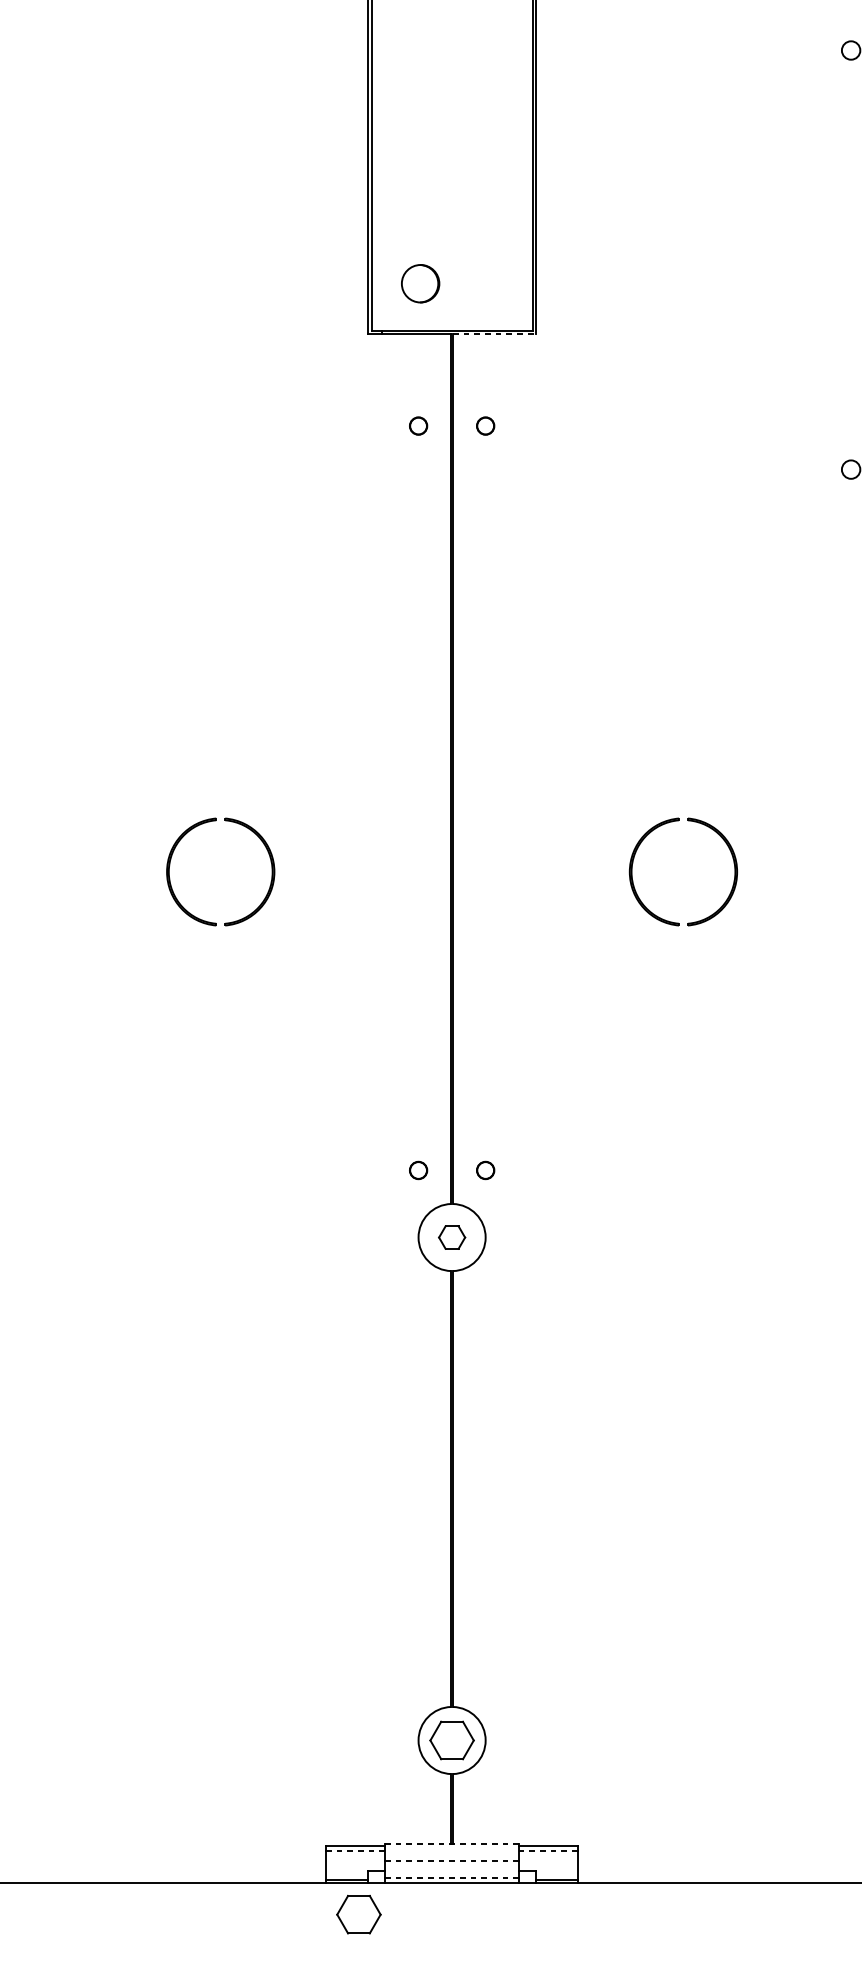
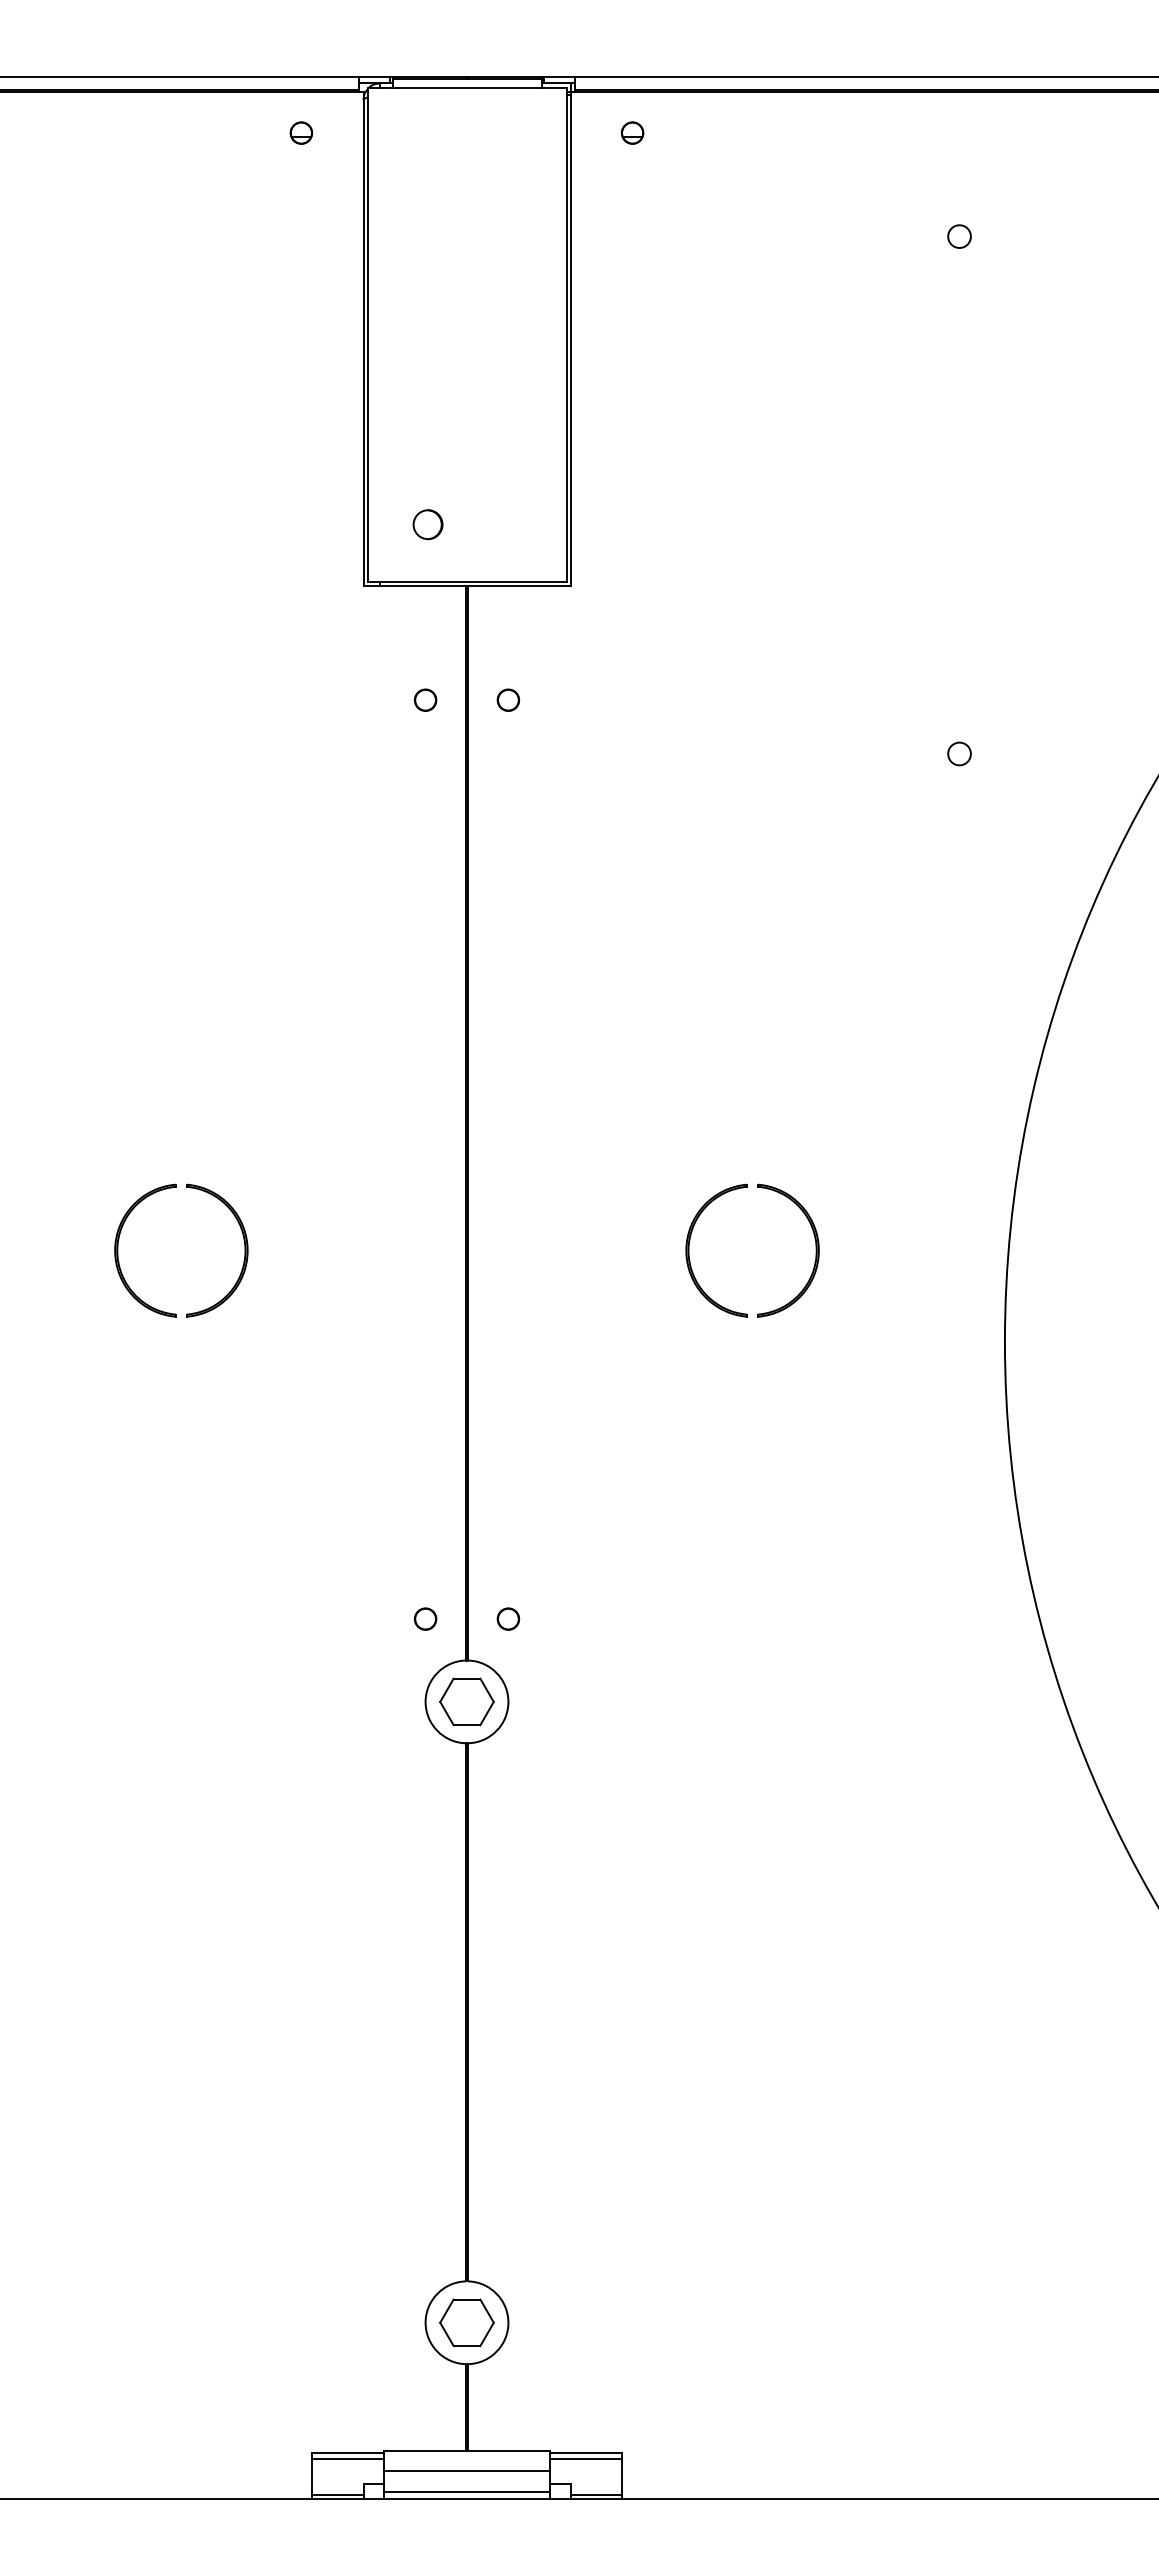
part: (420, 283) -> (427, 524), size x0.62
line: (494, 333) -> (519, 586), dashed -> solid
part: (451, 1237) -> (466, 1701), size x1.67
line: (452, 1844) -> (467, 2451), dashed -> solid
line: (355, 1850) -> (347, 2458), dashed -> solid
line: (548, 1850) -> (585, 2458), dashed -> solid
line: (452, 1860) -> (467, 2470), dashed -> solid
line: (452, 1877) -> (467, 2492), dashed -> solid
part: (358, 1914) -> (351, 2537), removed

